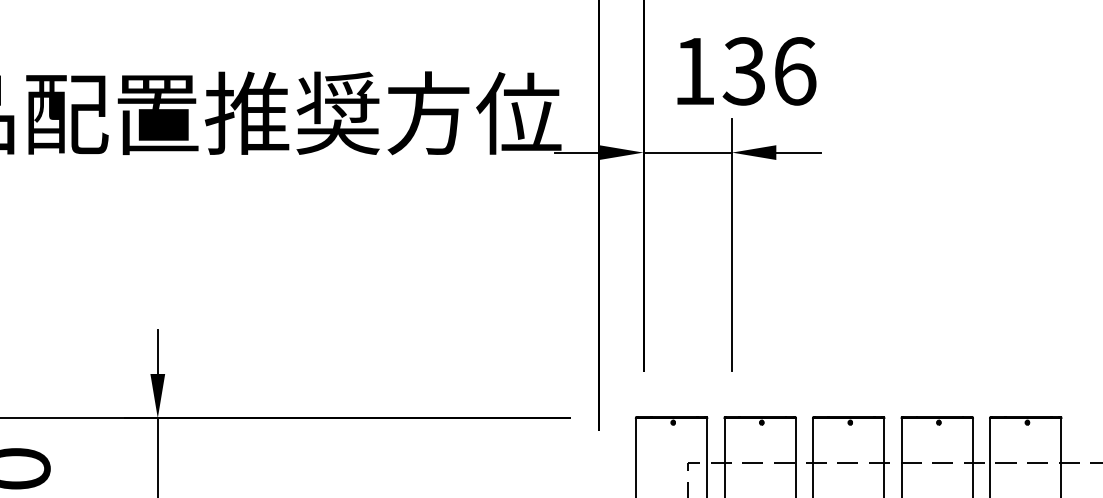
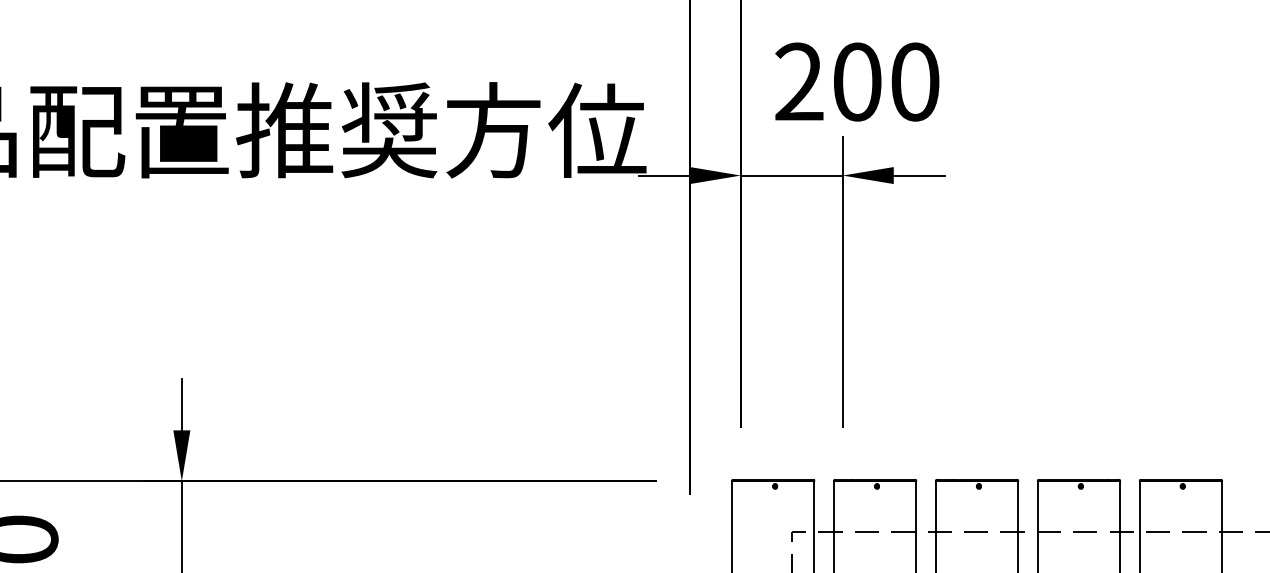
text: (744, 70) -> (857, 81), 136 -> 200

